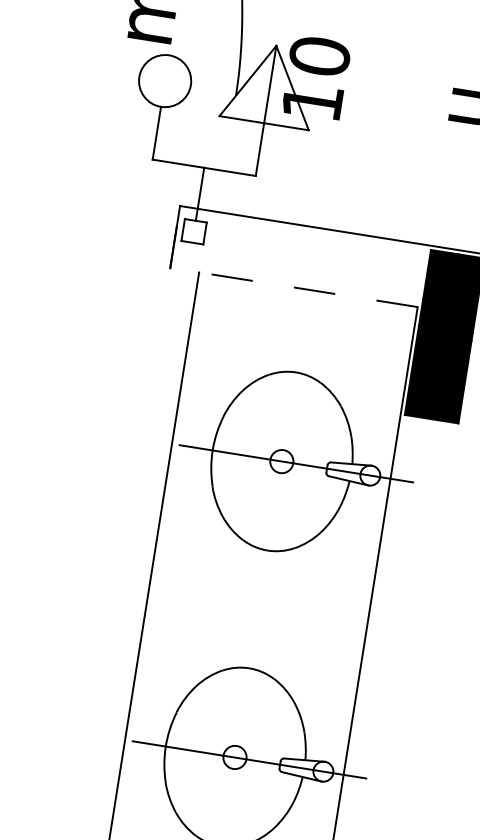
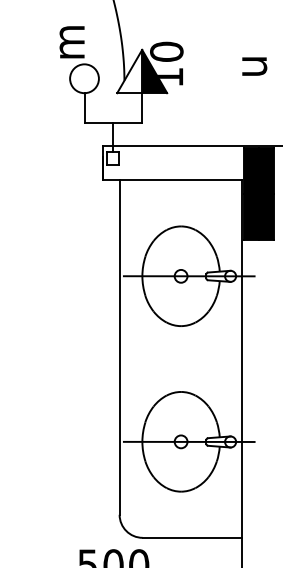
fill: (292, 87) -> (154, 71), added
line: (293, 287) -> (172, 180), dashed -> solid

